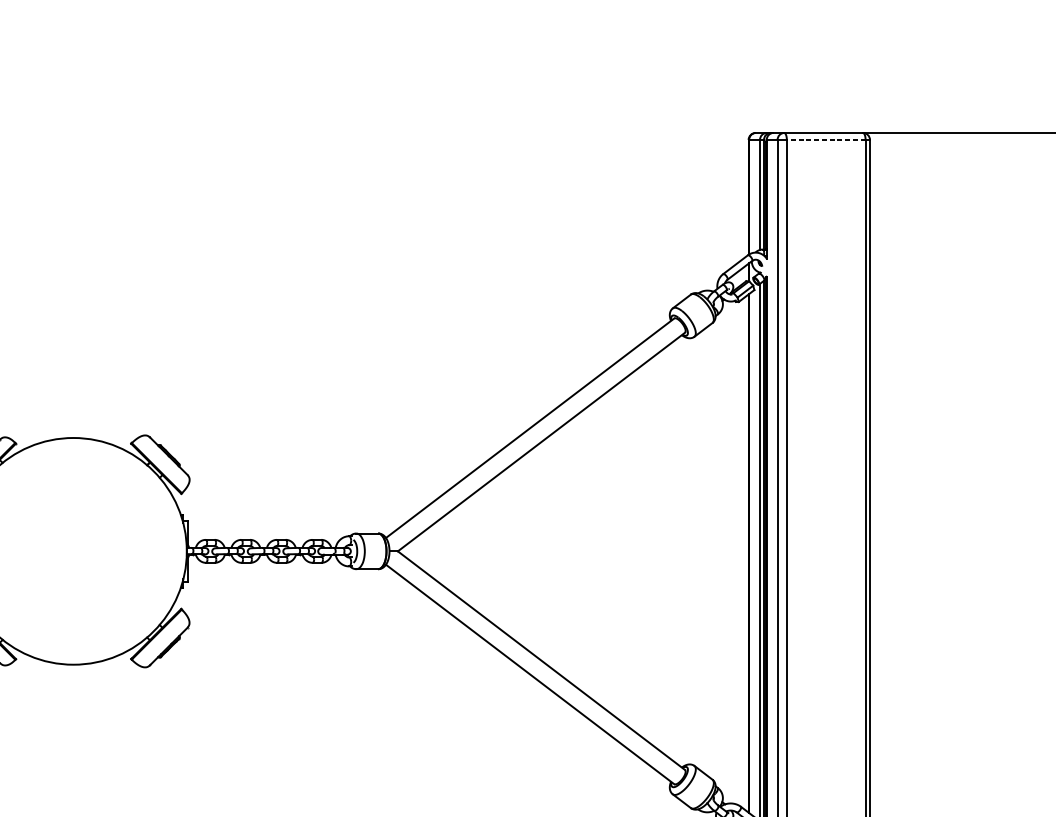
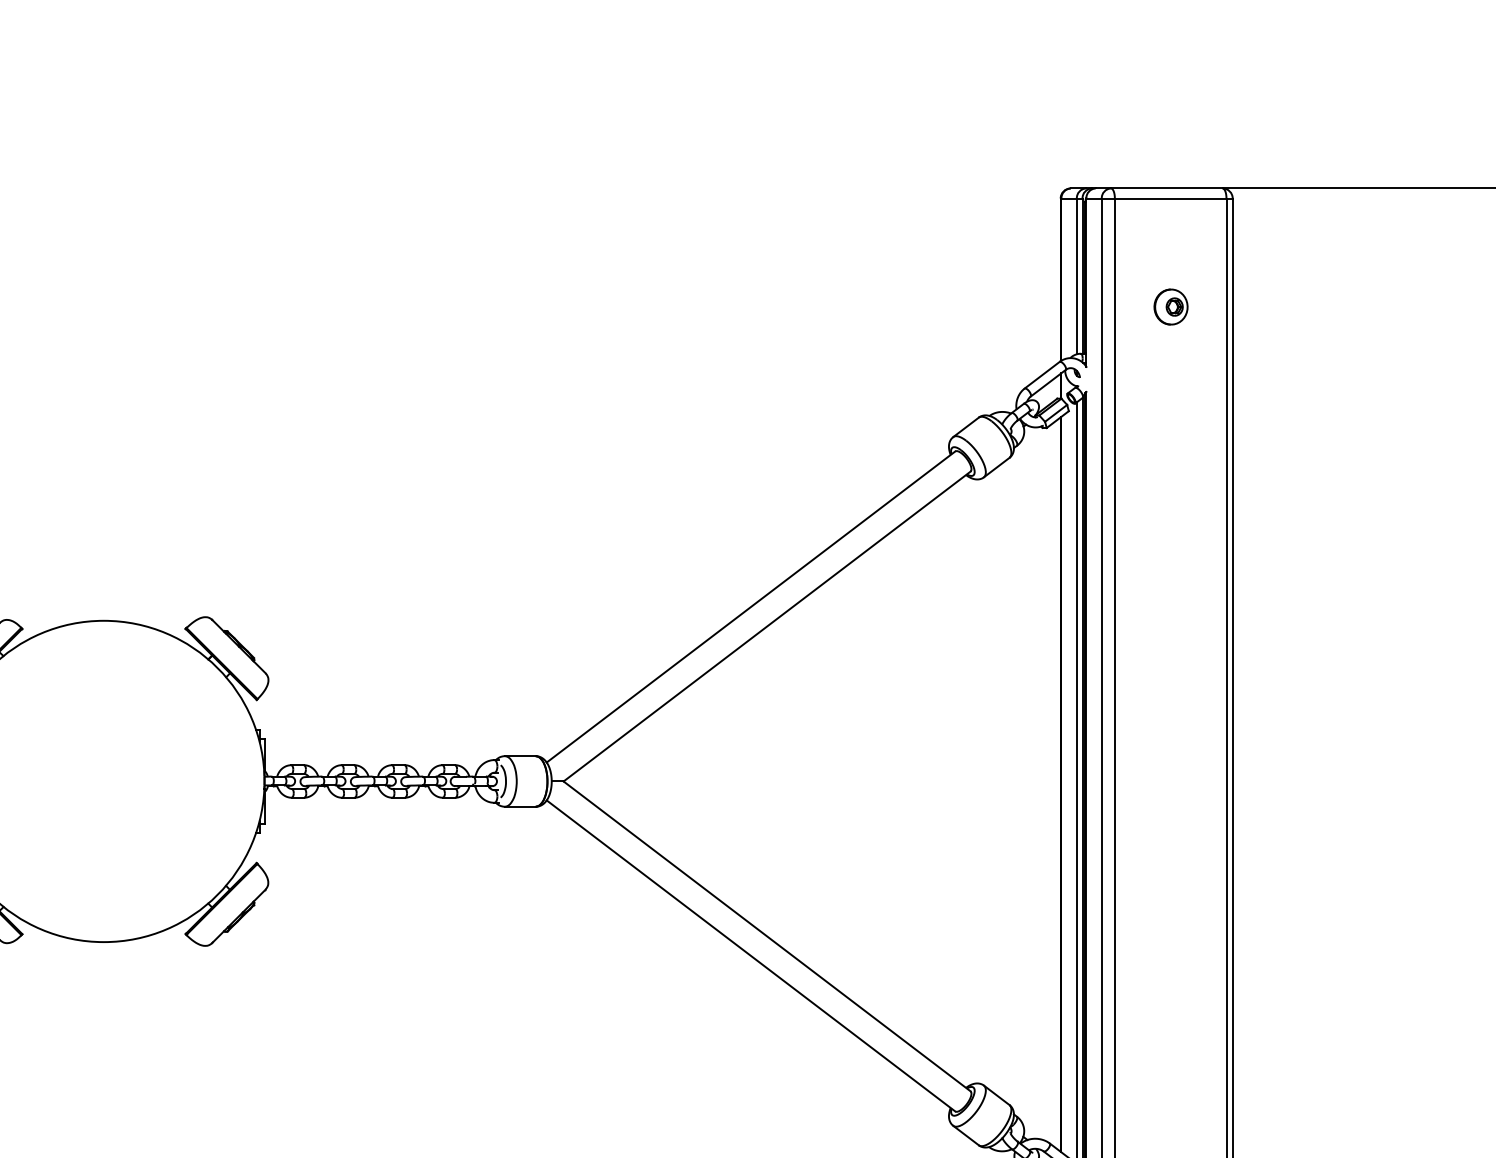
line: (826, 140) -> (1170, 198), dashed -> solid
part: (826, 216) -> (1170, 306), added

